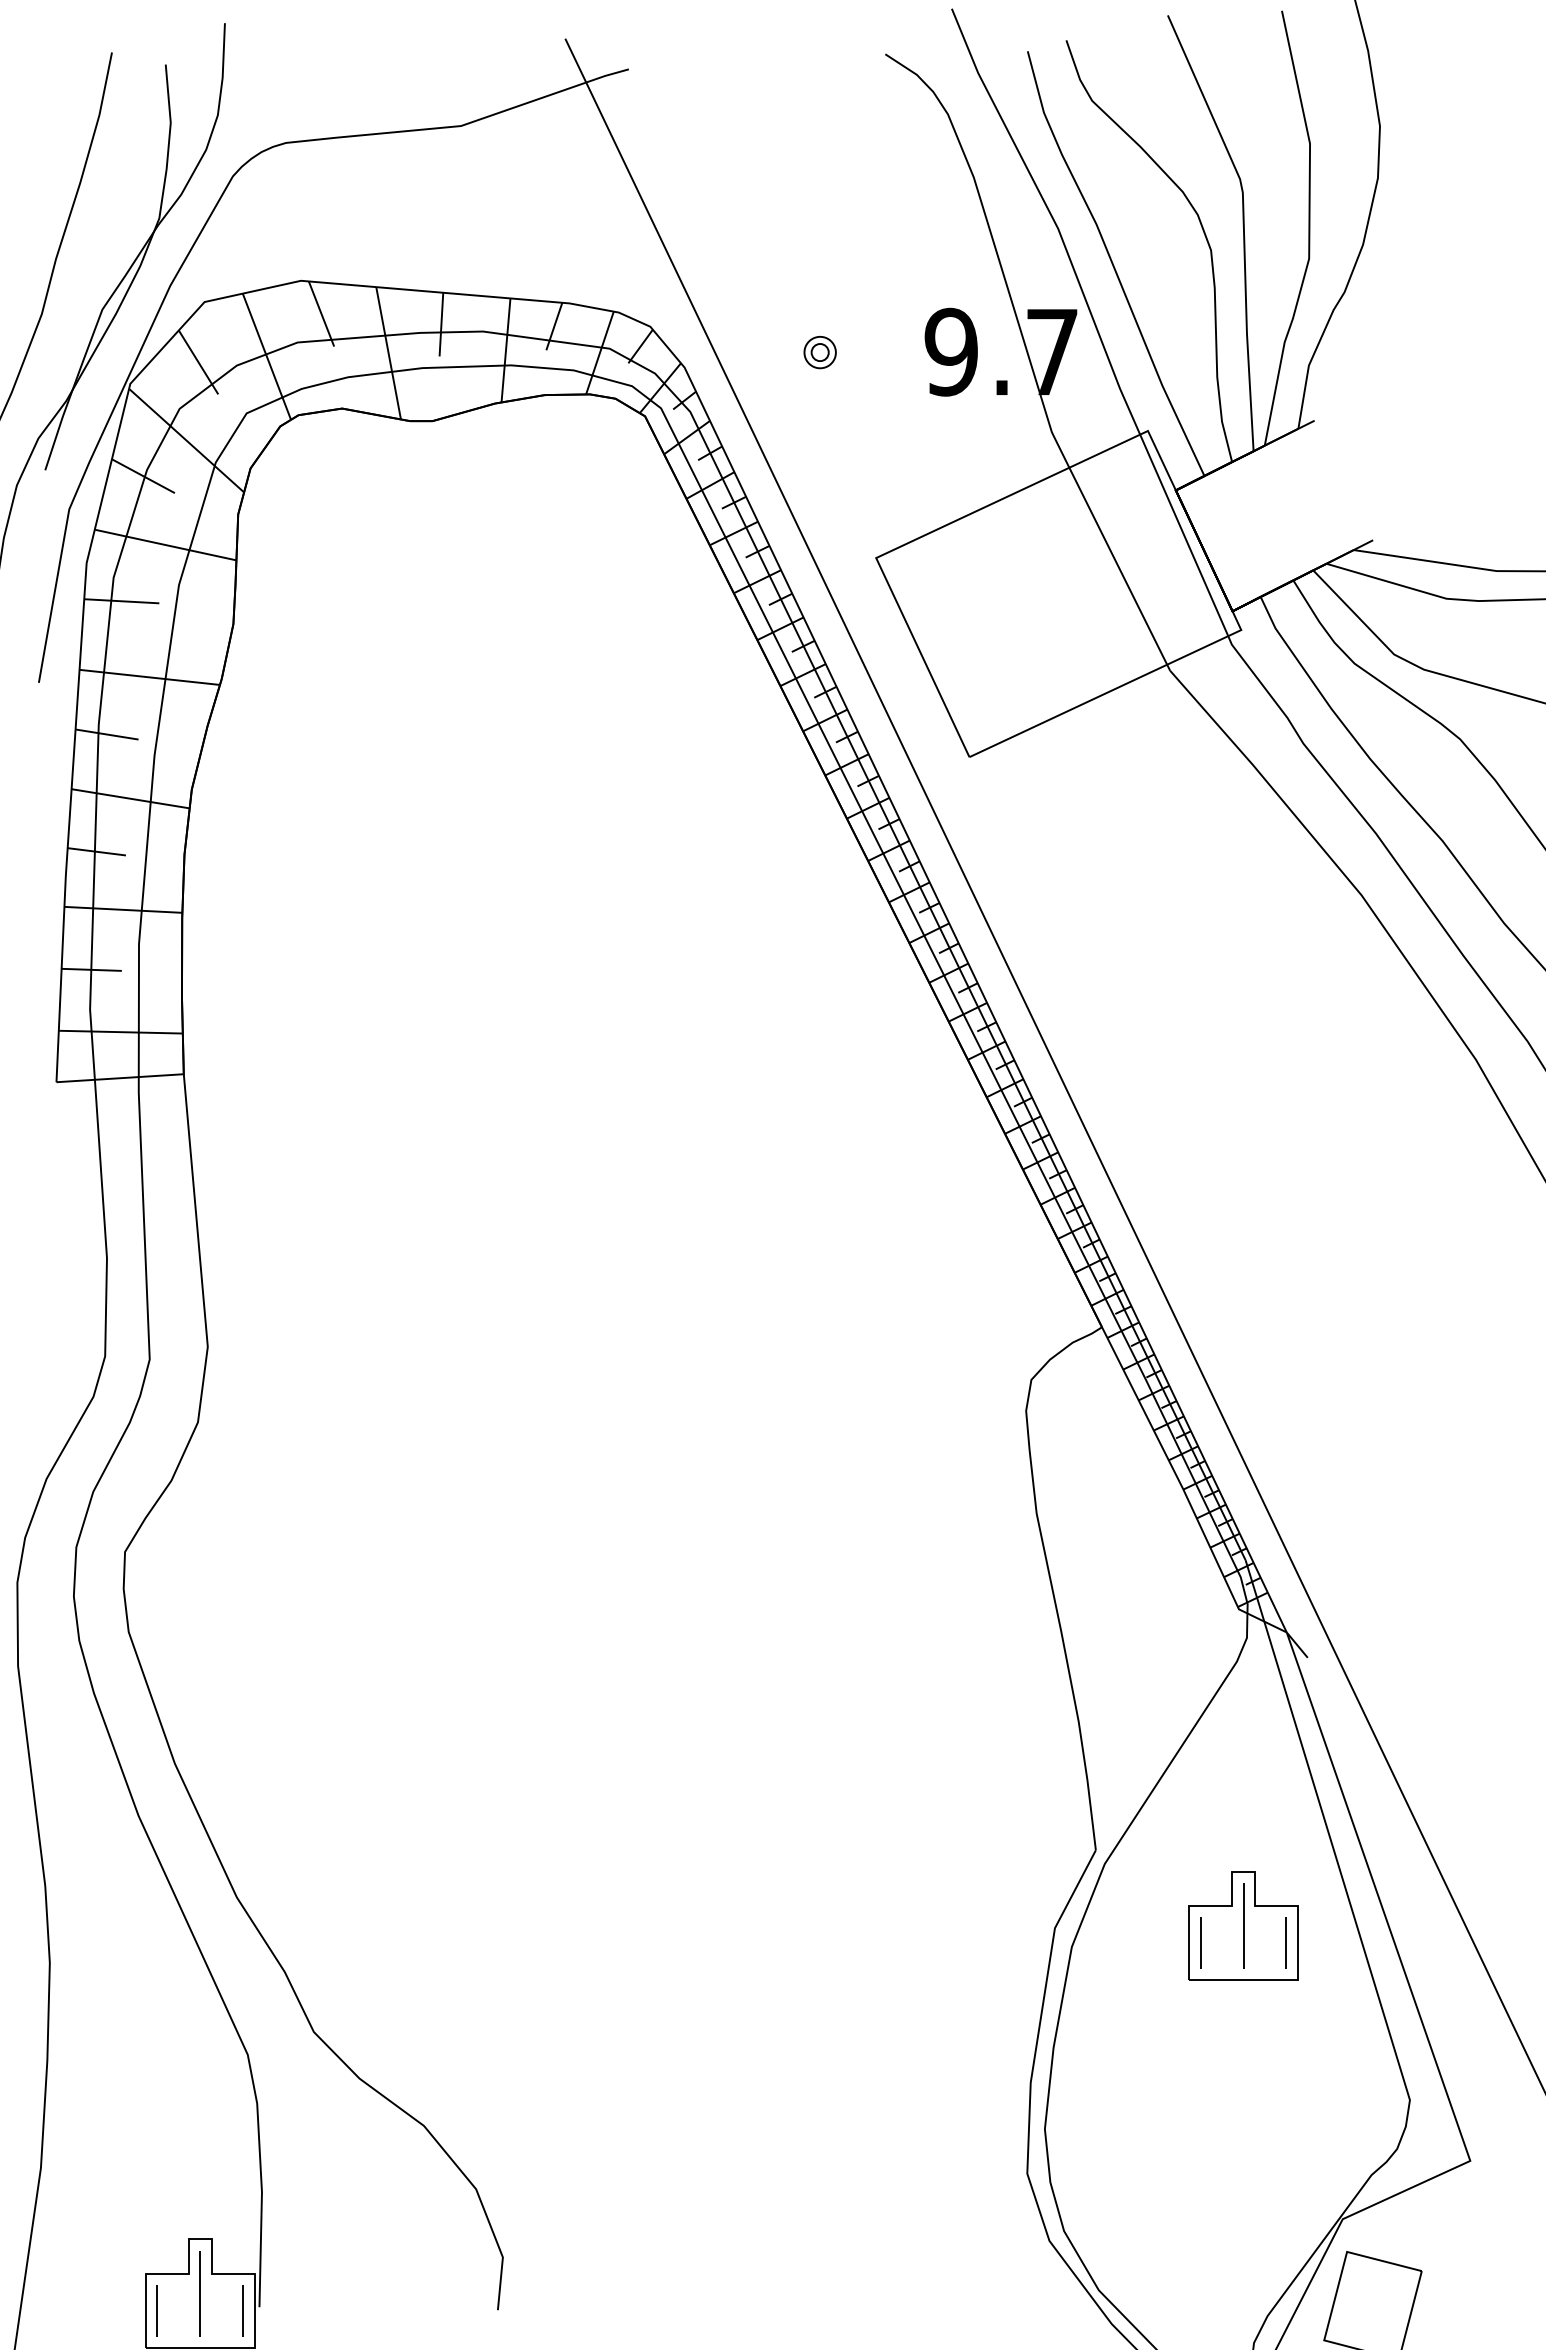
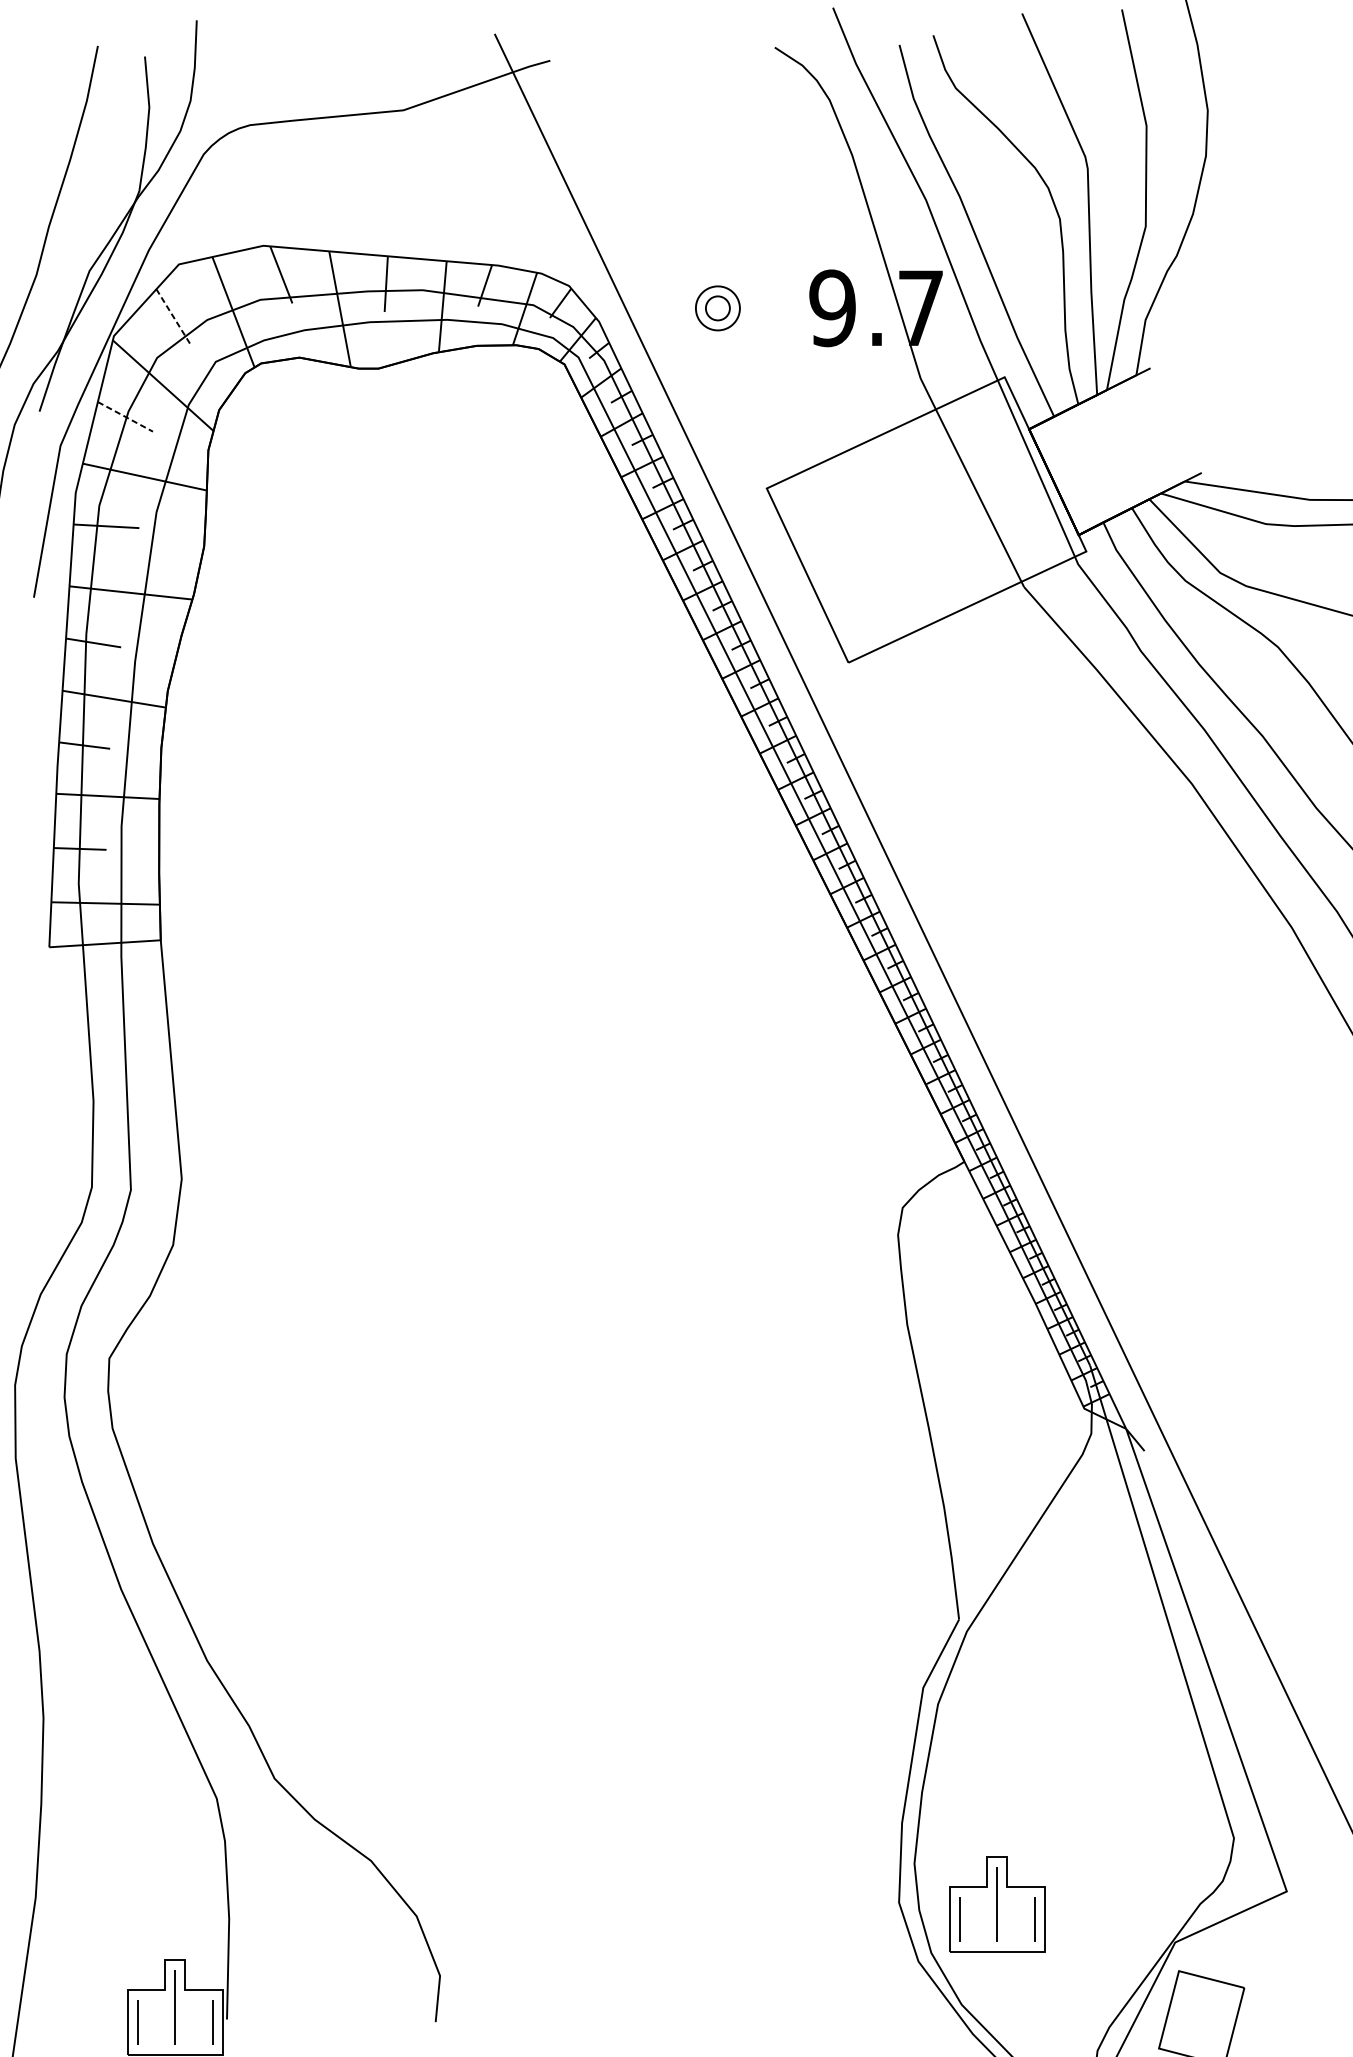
part: (819, 352) -> (717, 308), size x1.6
line: (198, 362) -> (173, 317), solid -> dashed
line: (143, 476) -> (125, 417), solid -> dashed
part: (1243, 1925) -> (997, 1904), moved

